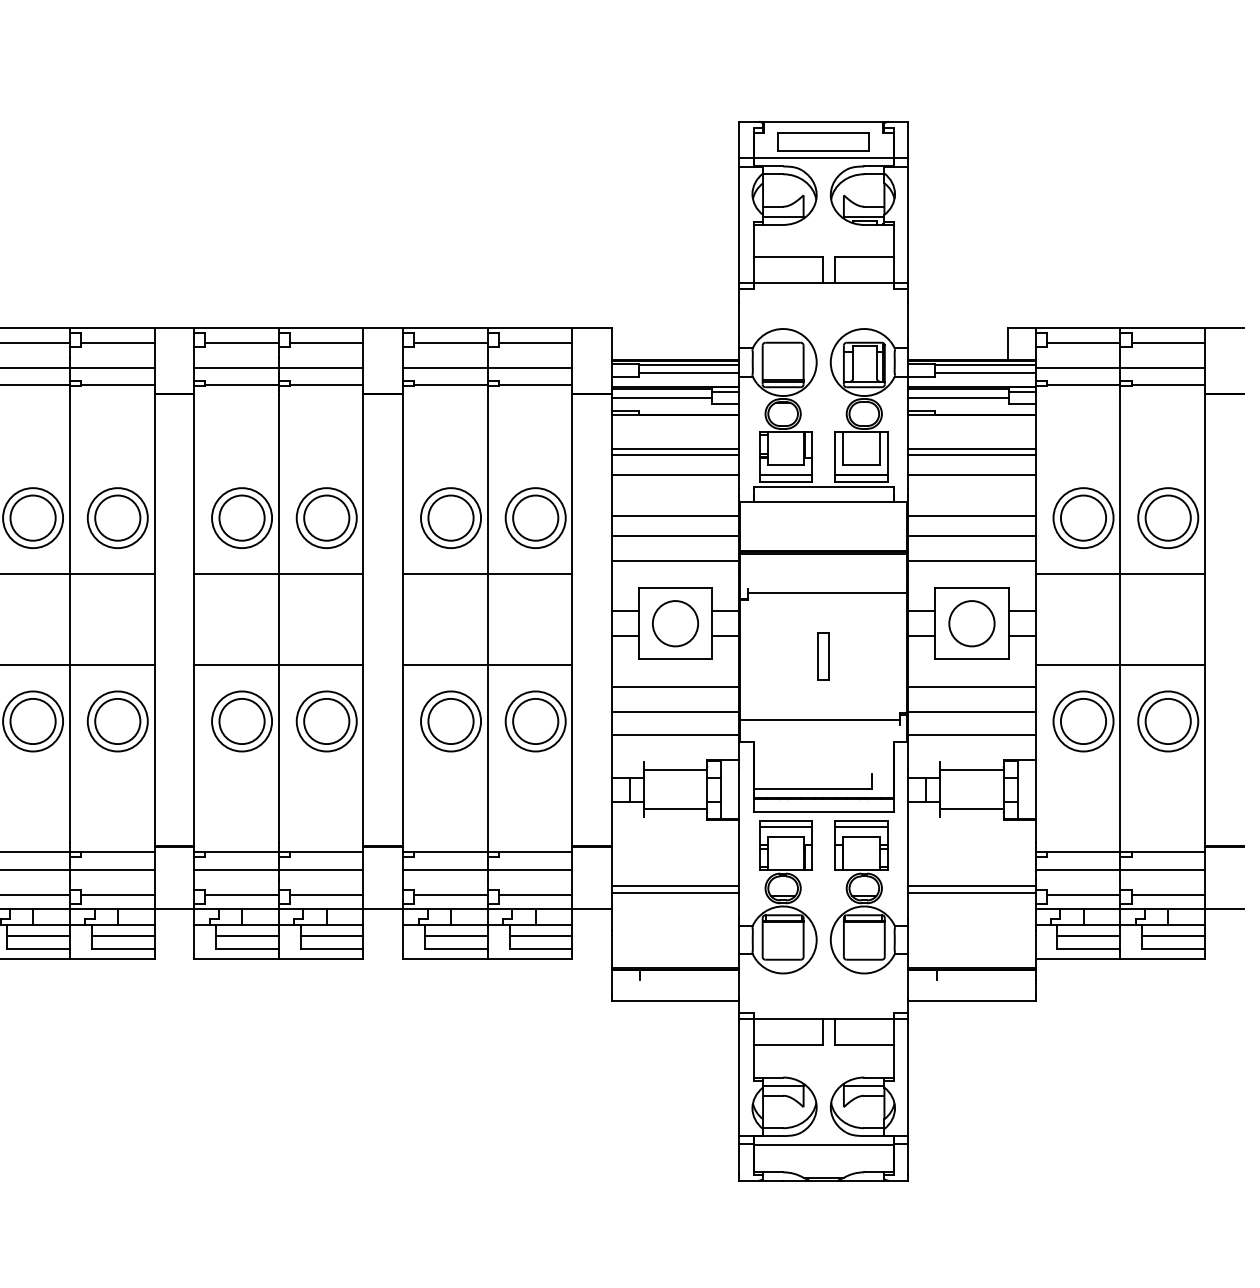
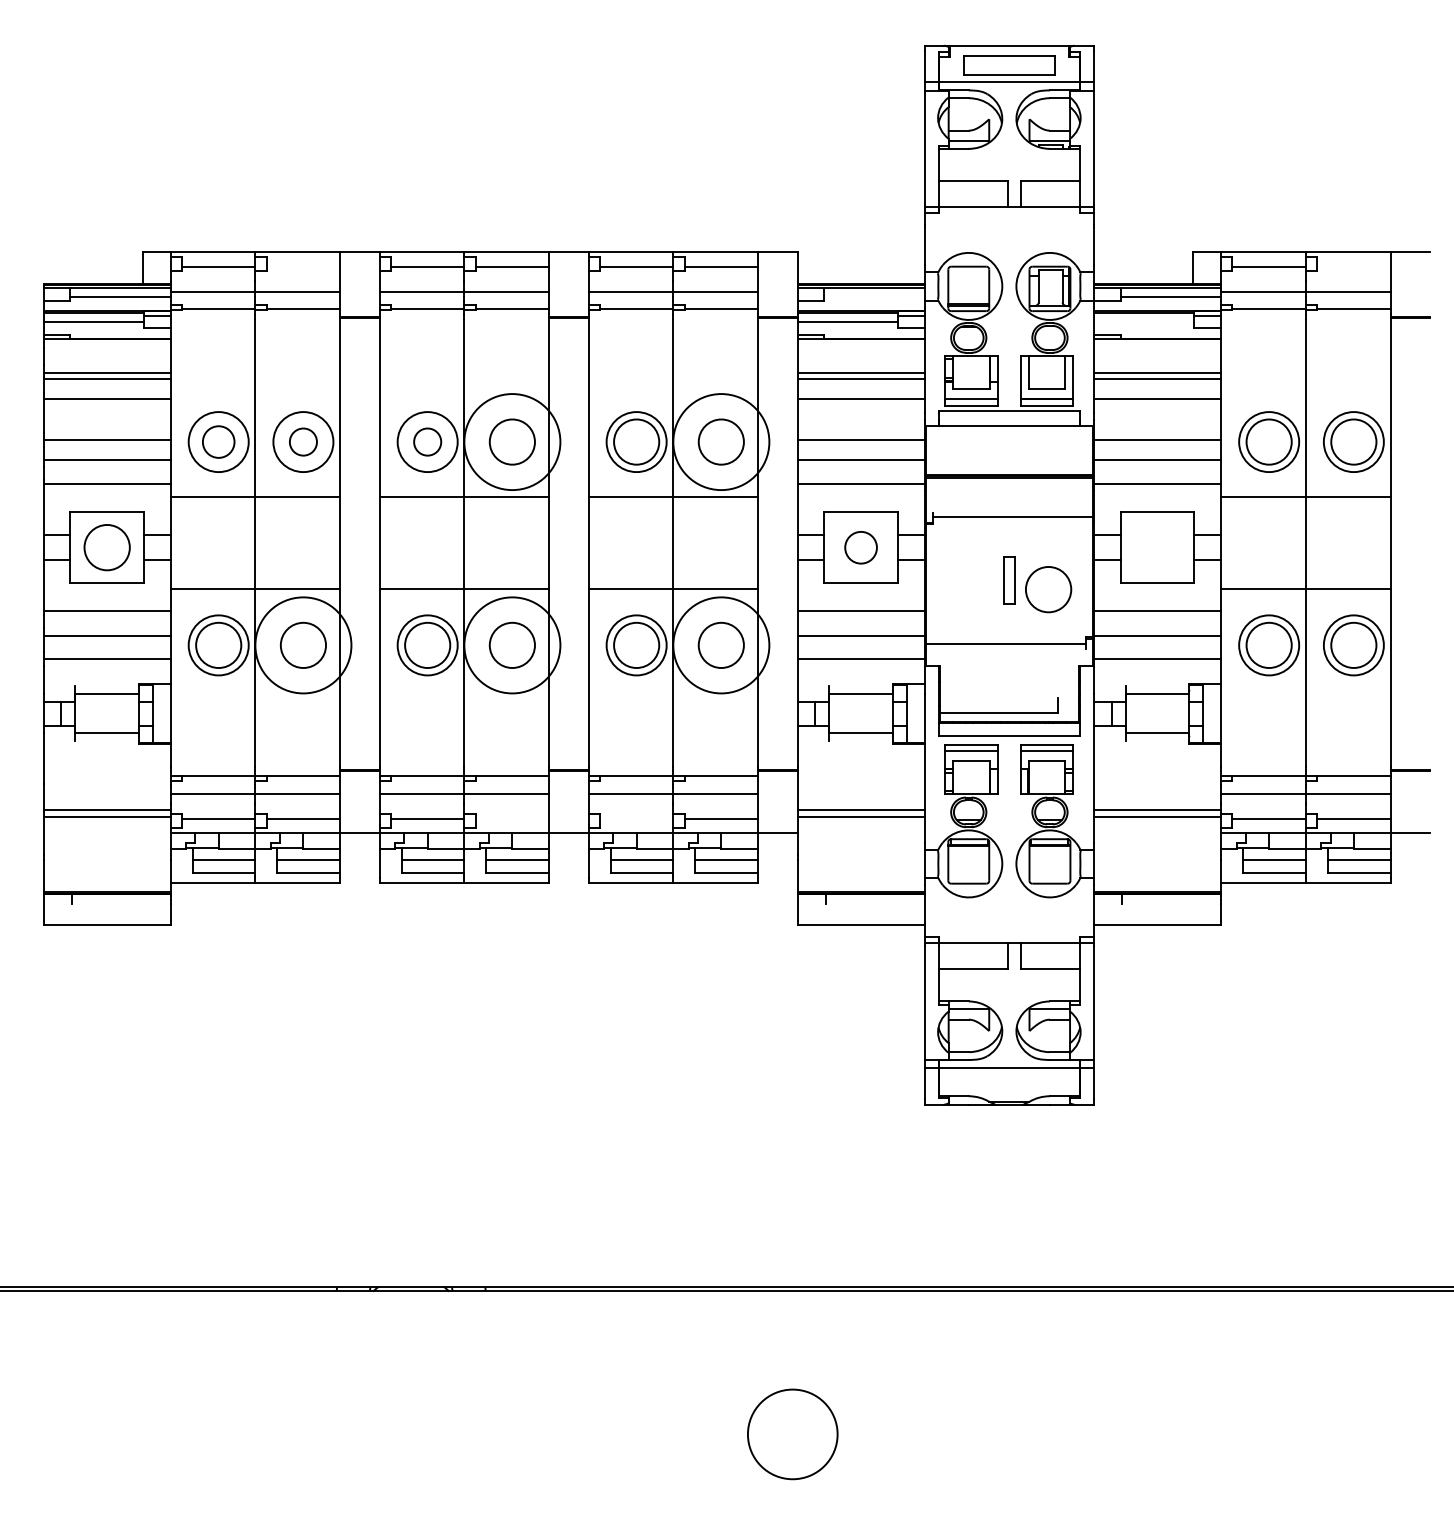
line: (117, 342) -> (303, 266), removed
line: (1167, 342) -> (1353, 266), removed
line: (688, 372) -> (874, 296), removed
line: (958, 398) -> (1144, 322), removed
circle: (32, 517) -> (218, 441), size x0.7
circle: (117, 517) -> (303, 441), size x0.6
circle: (241, 517) -> (427, 441), size x0.6
circle: (326, 518) -> (512, 442), size x1.6
circle: (535, 518) -> (721, 442), size x1.6
circle: (674, 623) -> (860, 547), size x0.7
circle: (971, 623) -> (1048, 589), moved
circle: (117, 721) -> (303, 645), size x1.6
circle: (326, 721) -> (512, 645), size x1.6
circle: (535, 721) -> (721, 645), size x1.6
line: (326, 894) -> (512, 818), removed
line: (450, 894) -> (636, 818), removed

